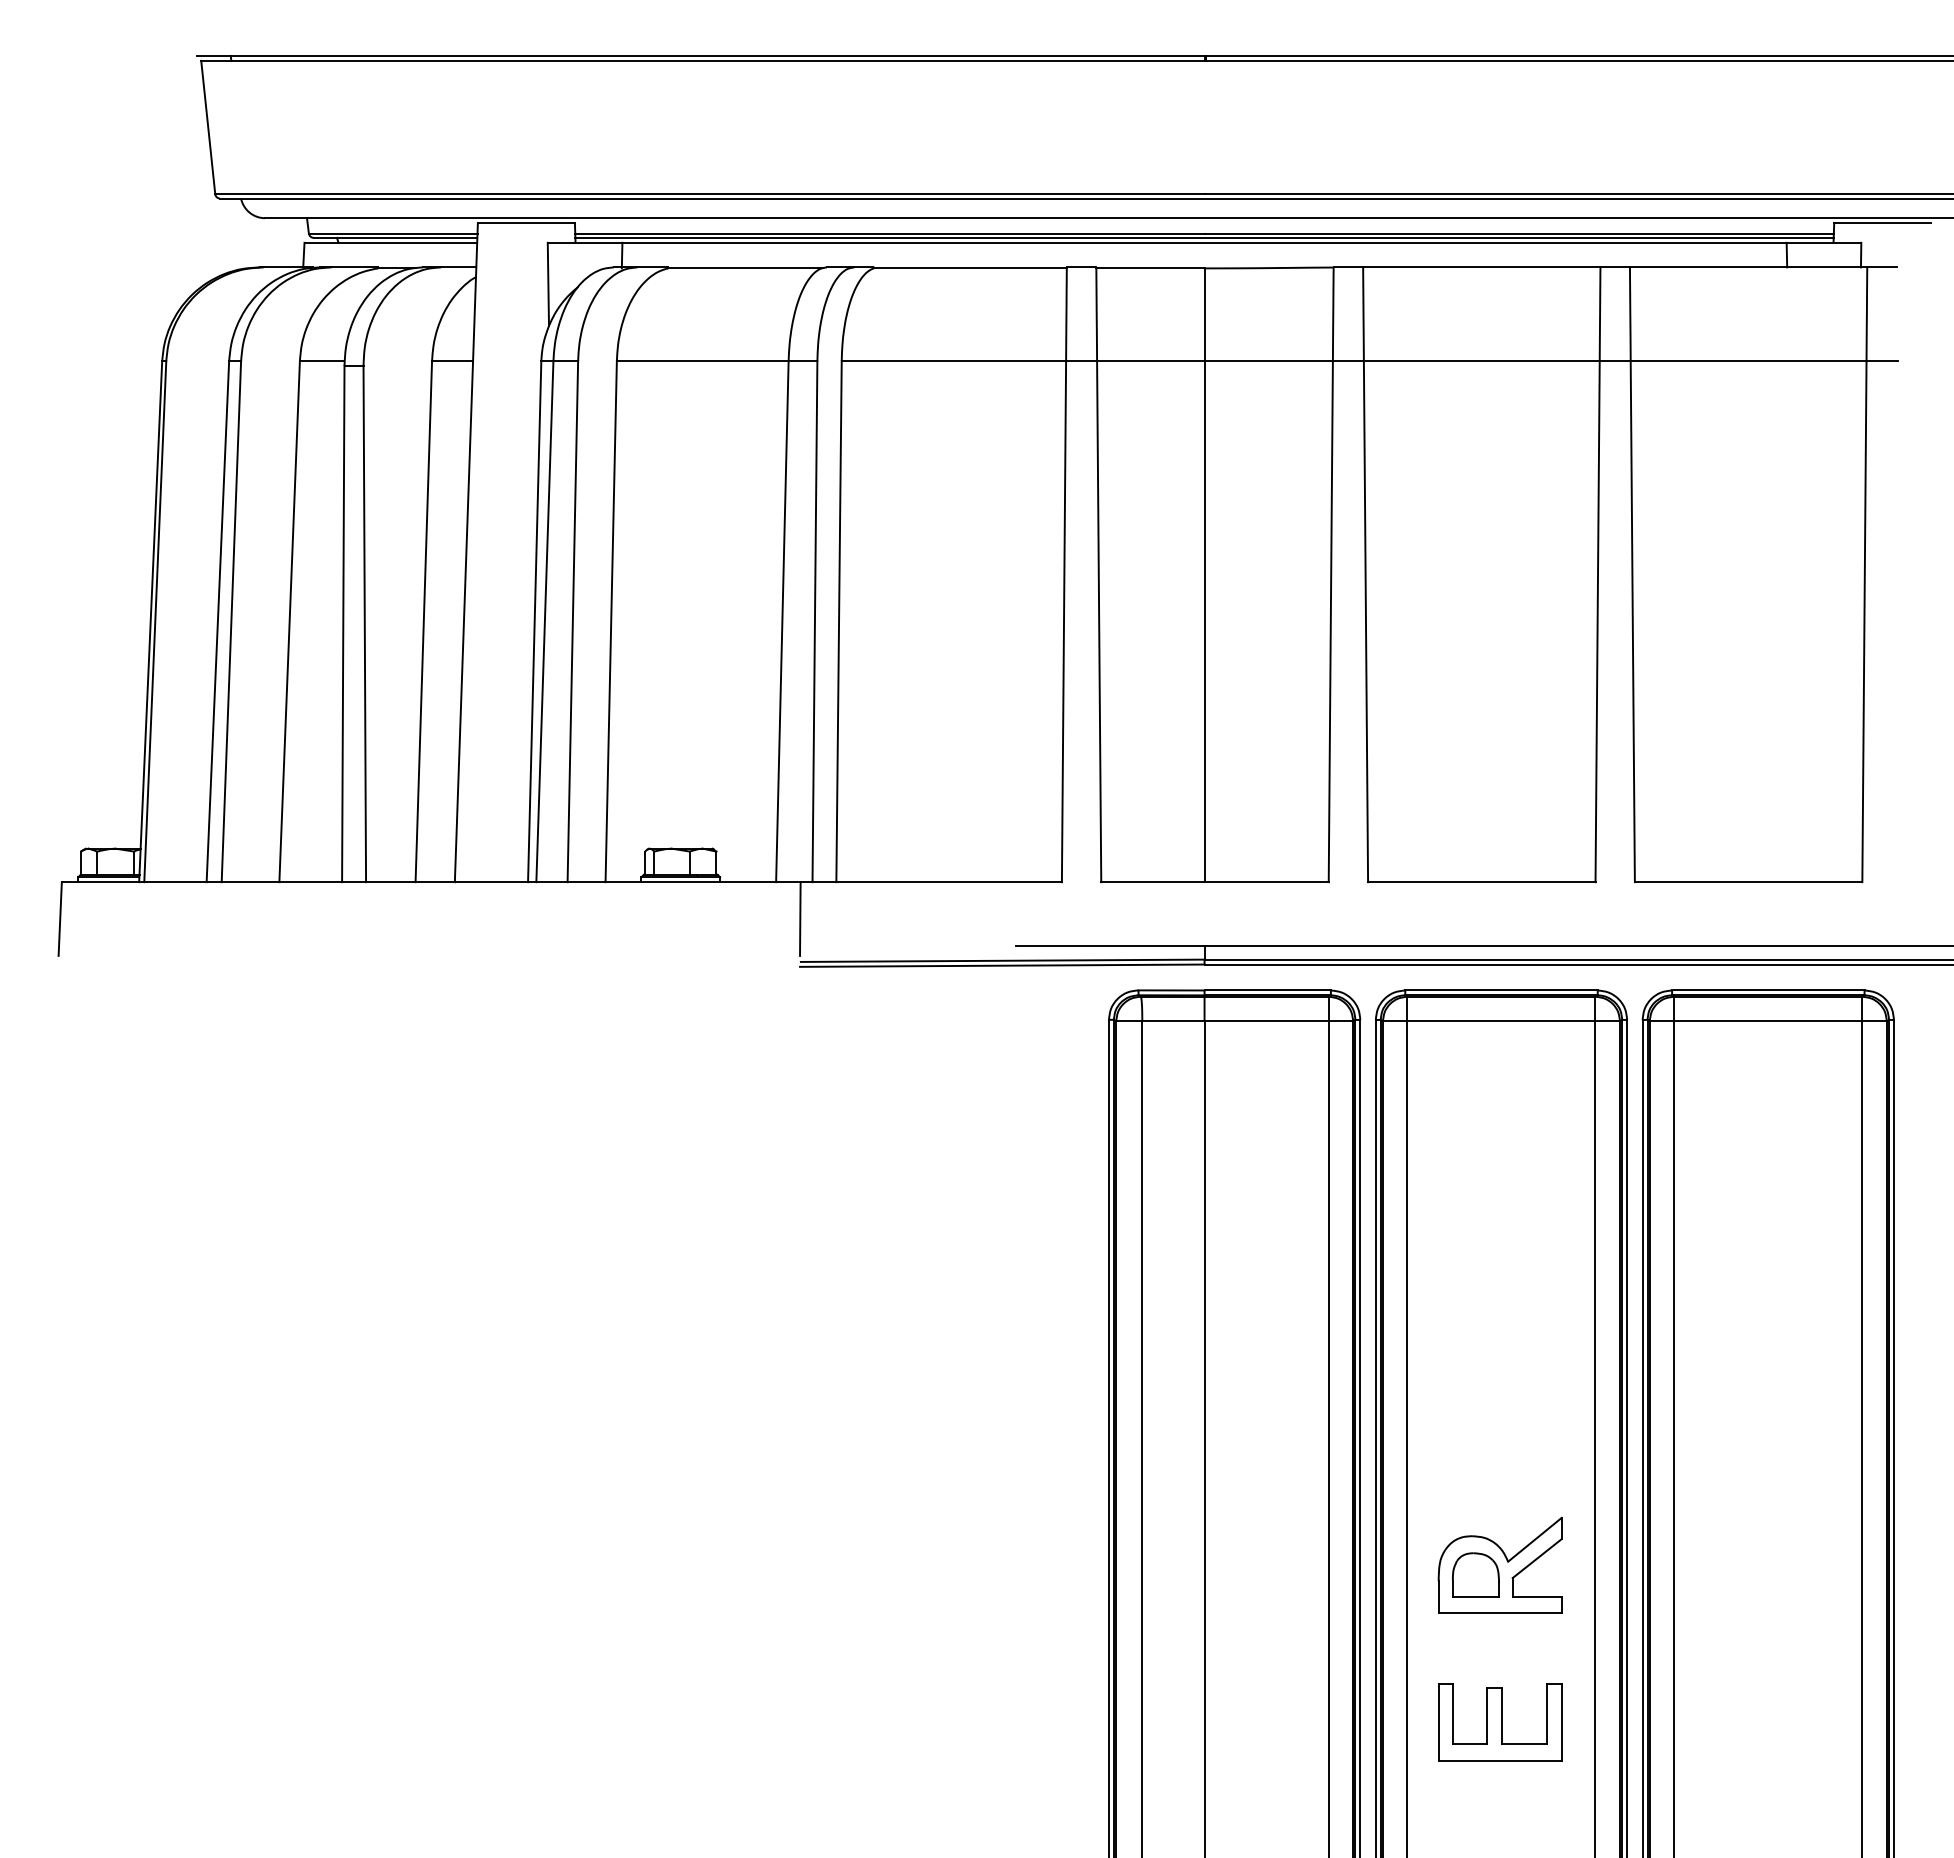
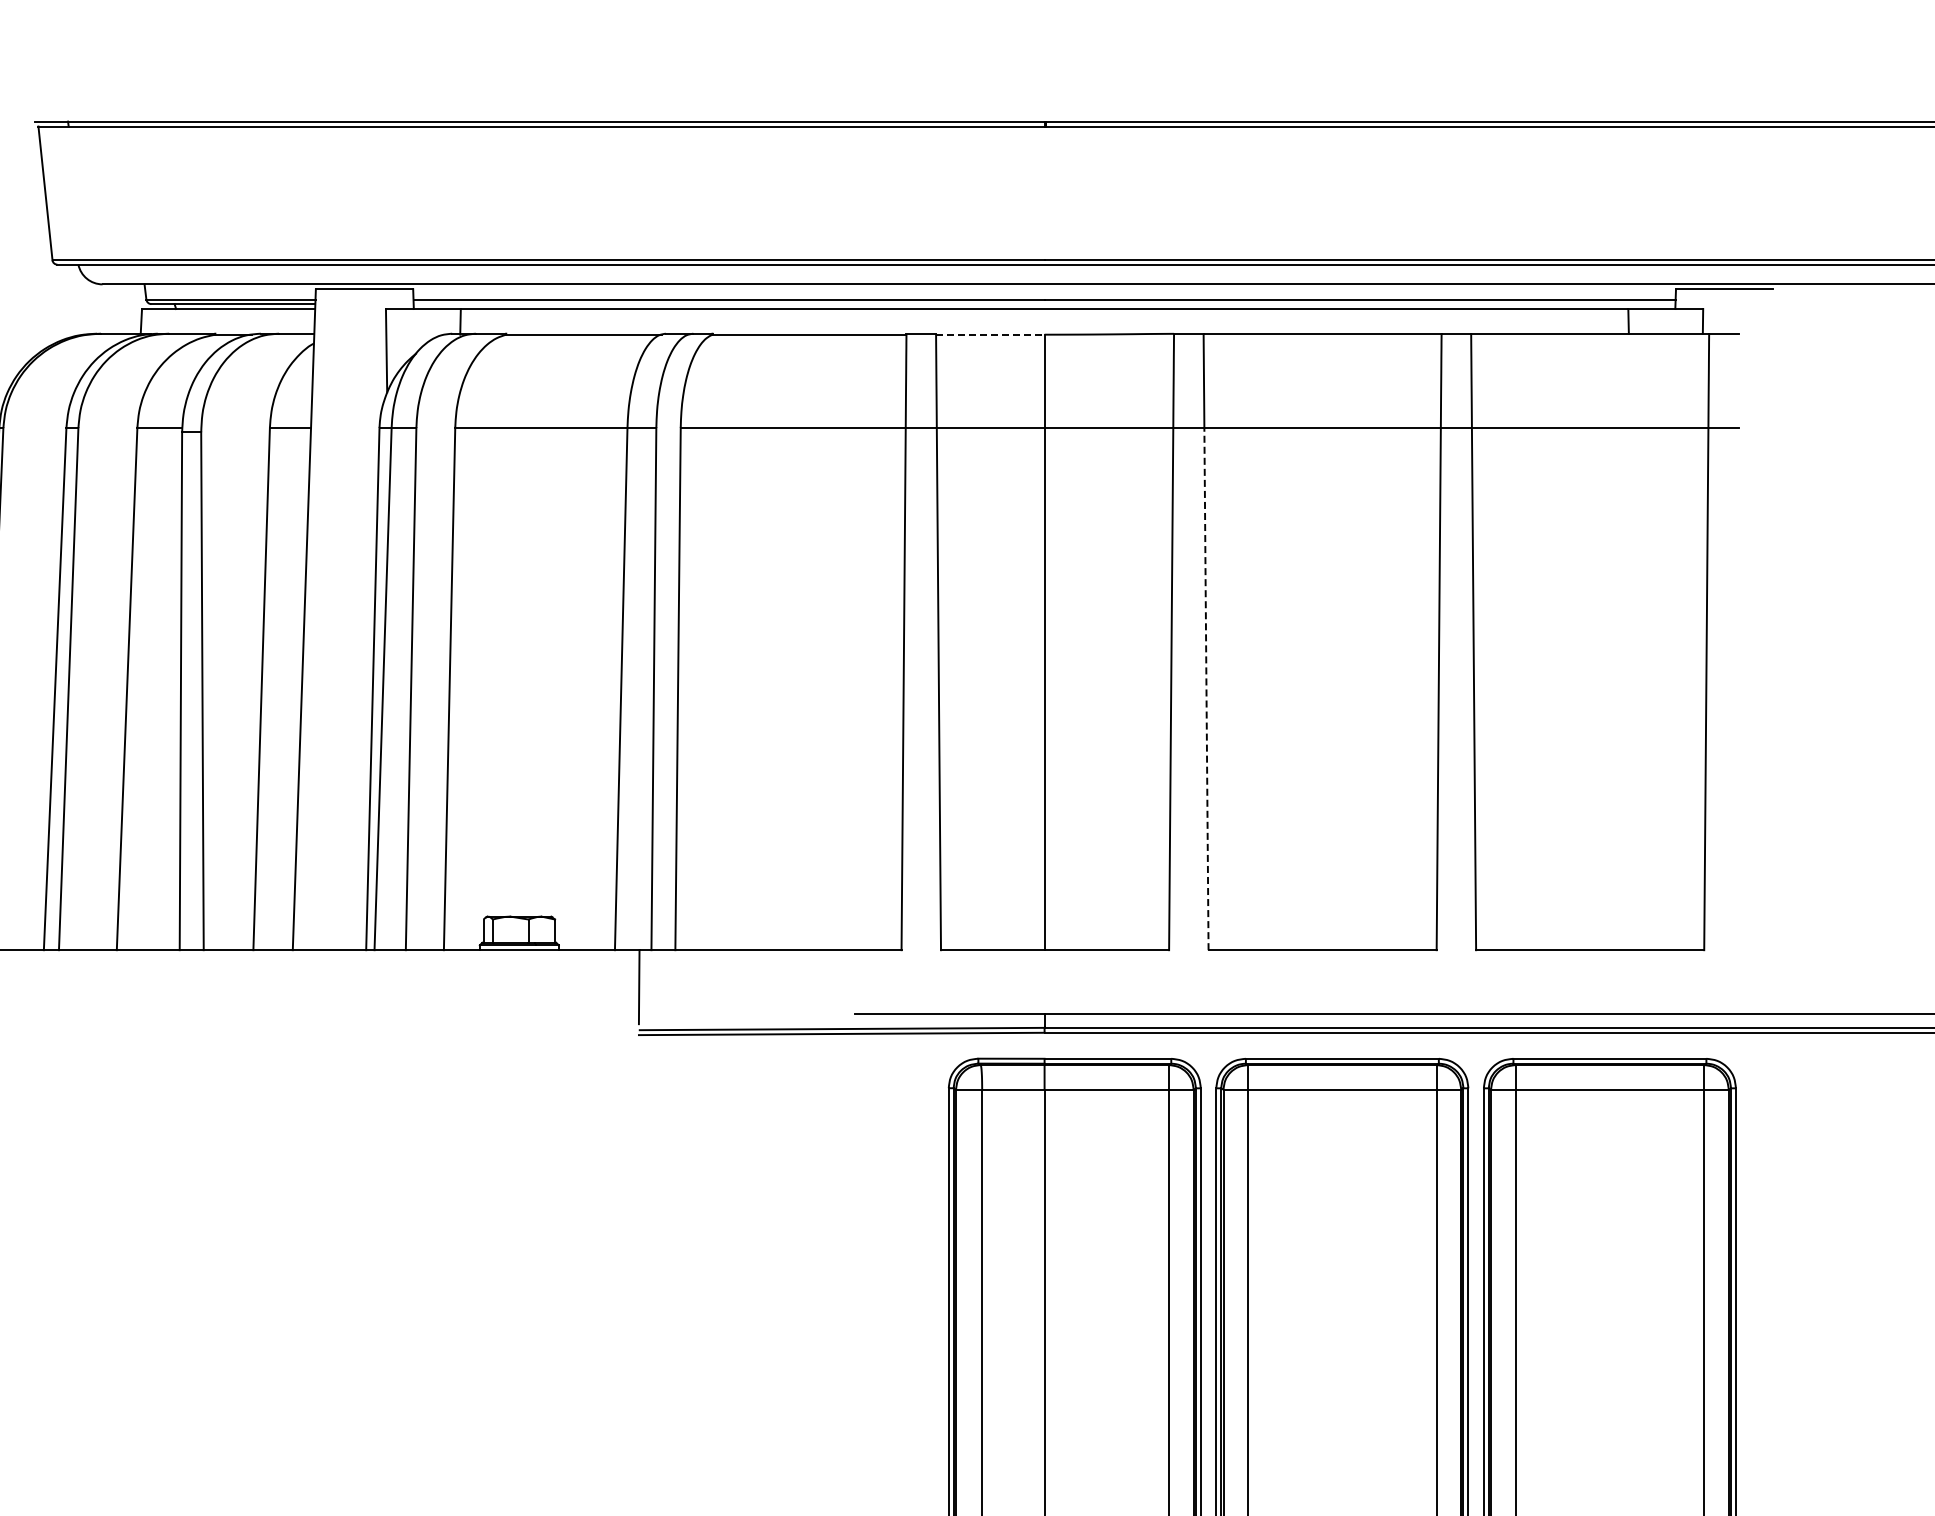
line: (1204, 237) -> (1044, 303), removed
line: (1150, 268) -> (990, 334), solid -> dashed
line: (1365, 621) -> (1205, 688), solid -> dashed

